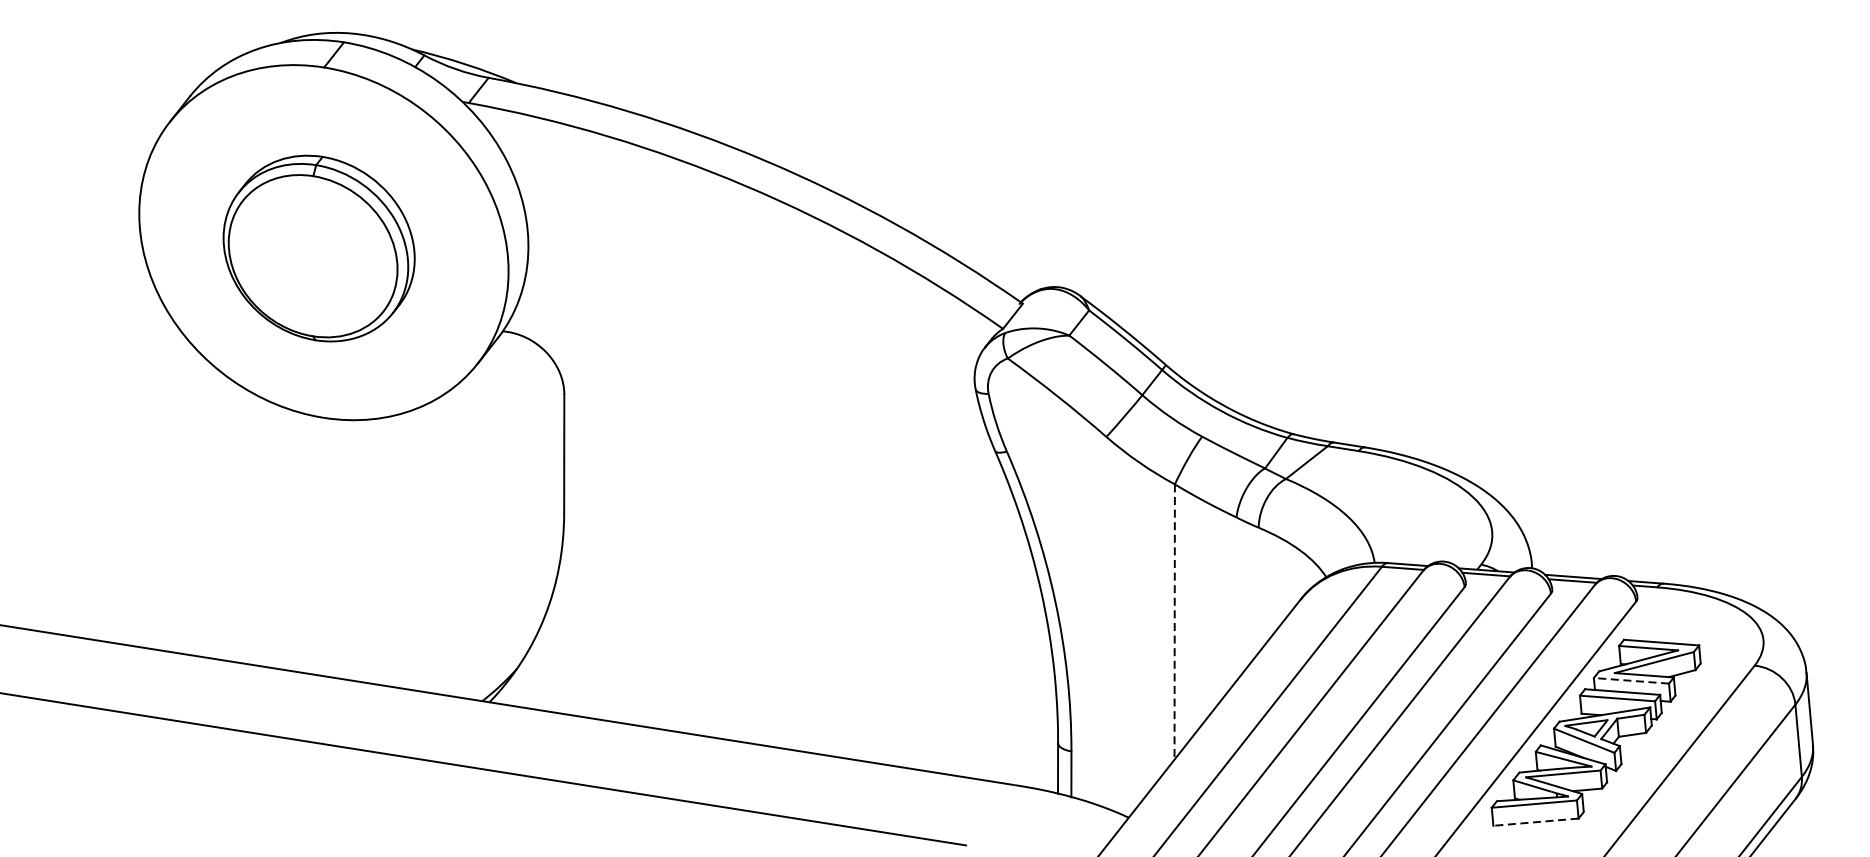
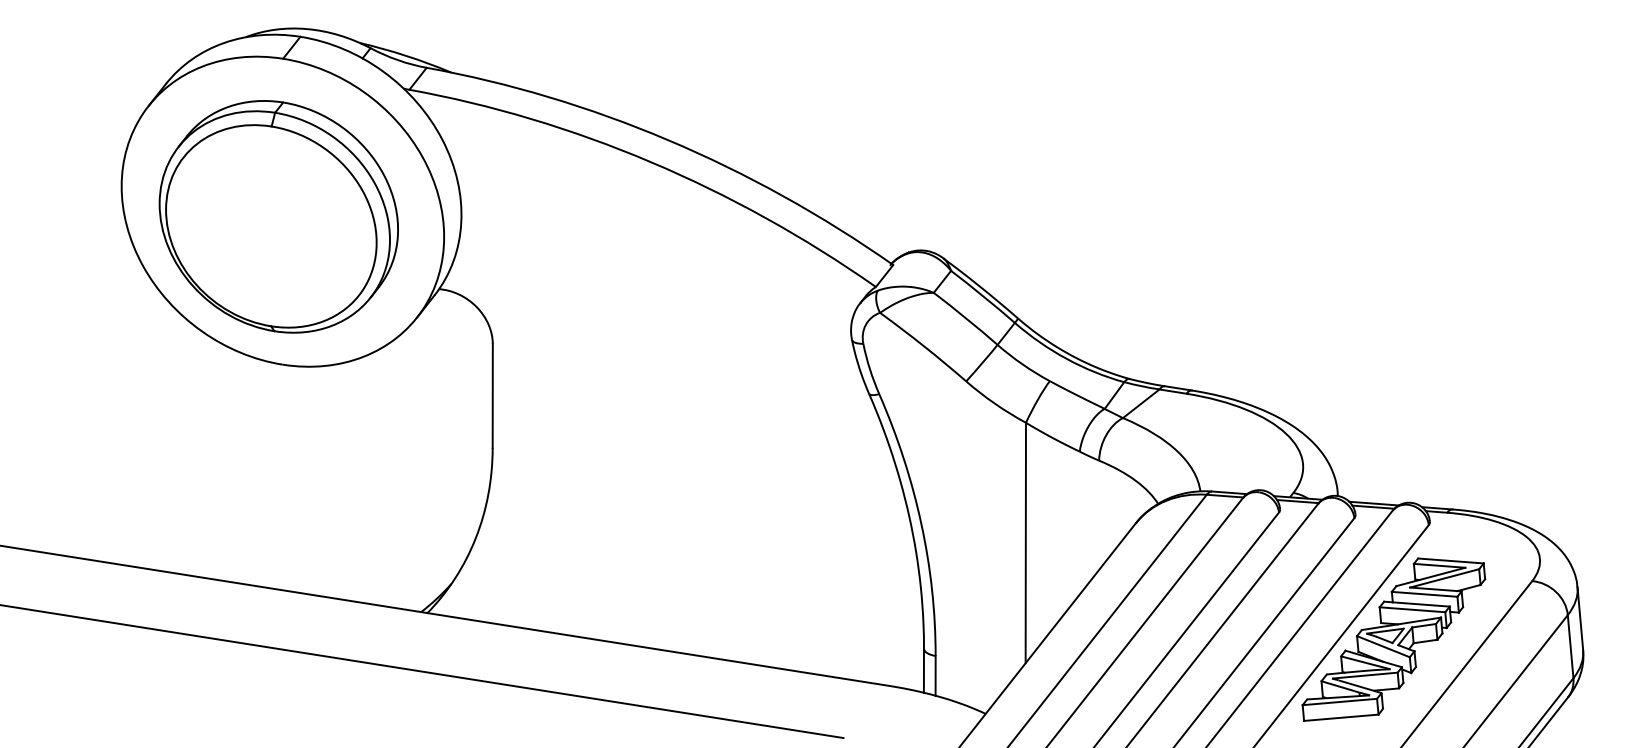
part: (318, 248) -> (278, 216), size x1.43
line: (1174, 622) -> (1025, 543), dashed -> solid
line: (1631, 681) -> (1424, 594), dashed -> solid
line: (1535, 821) -> (1340, 717), dashed -> solid

